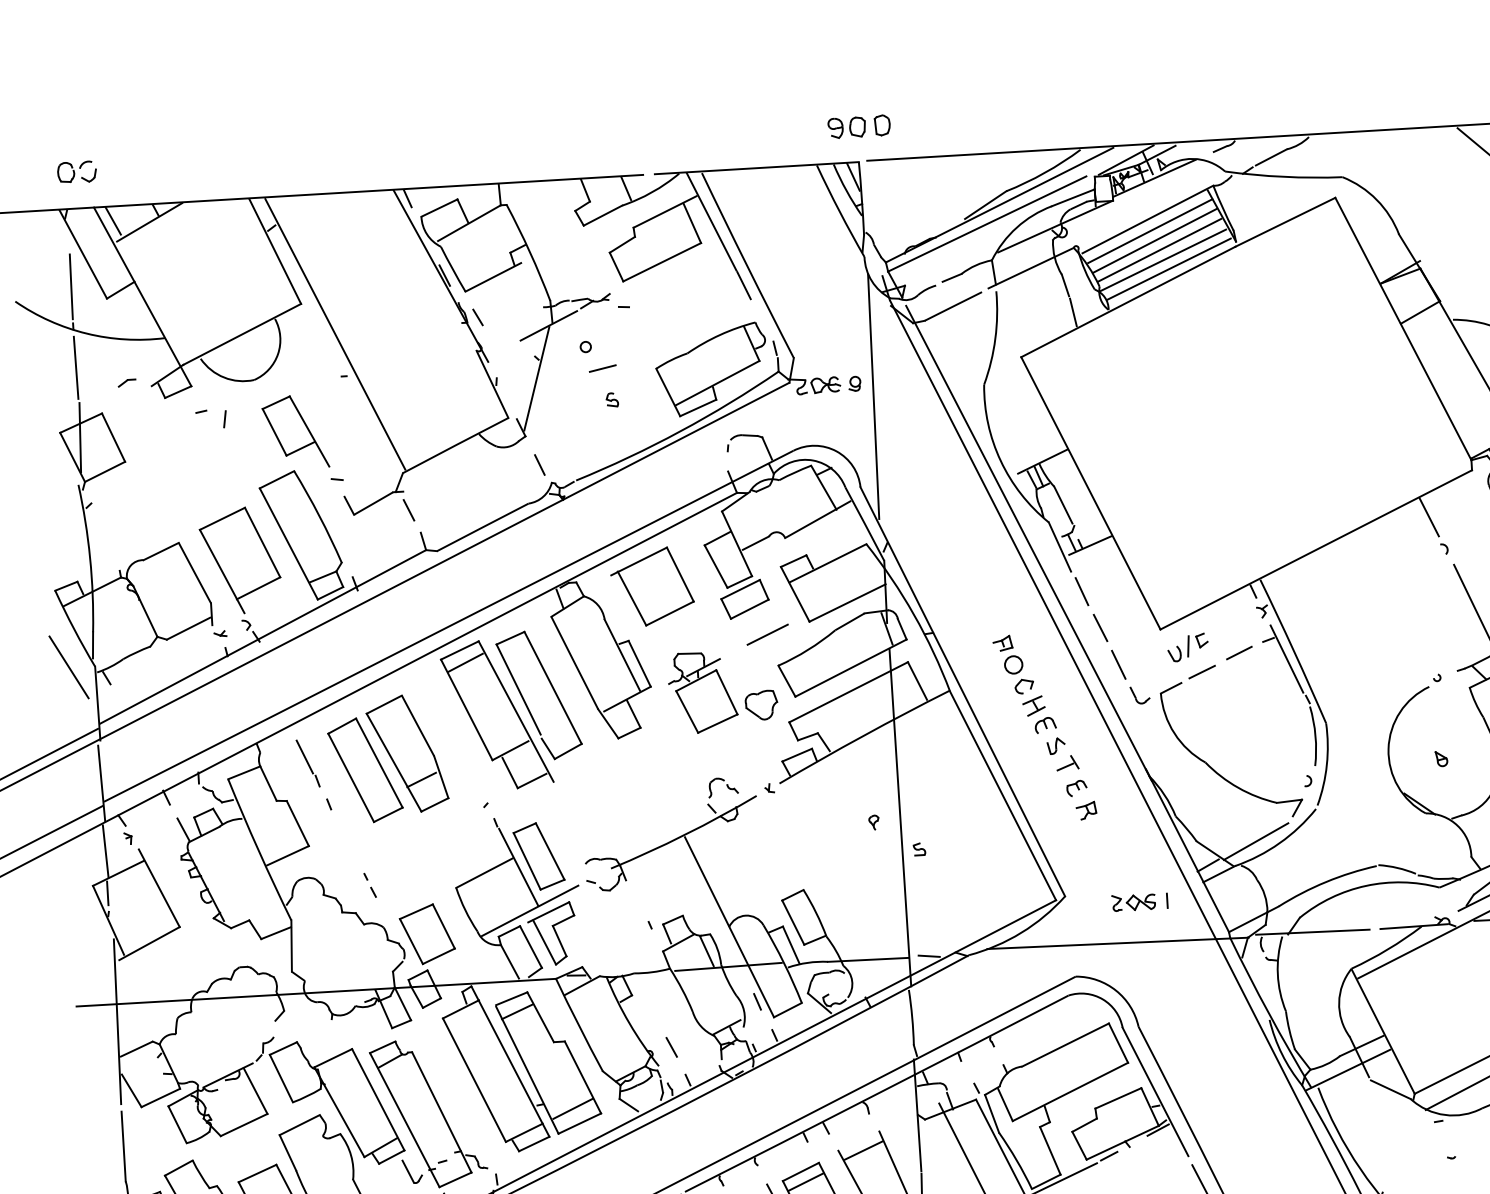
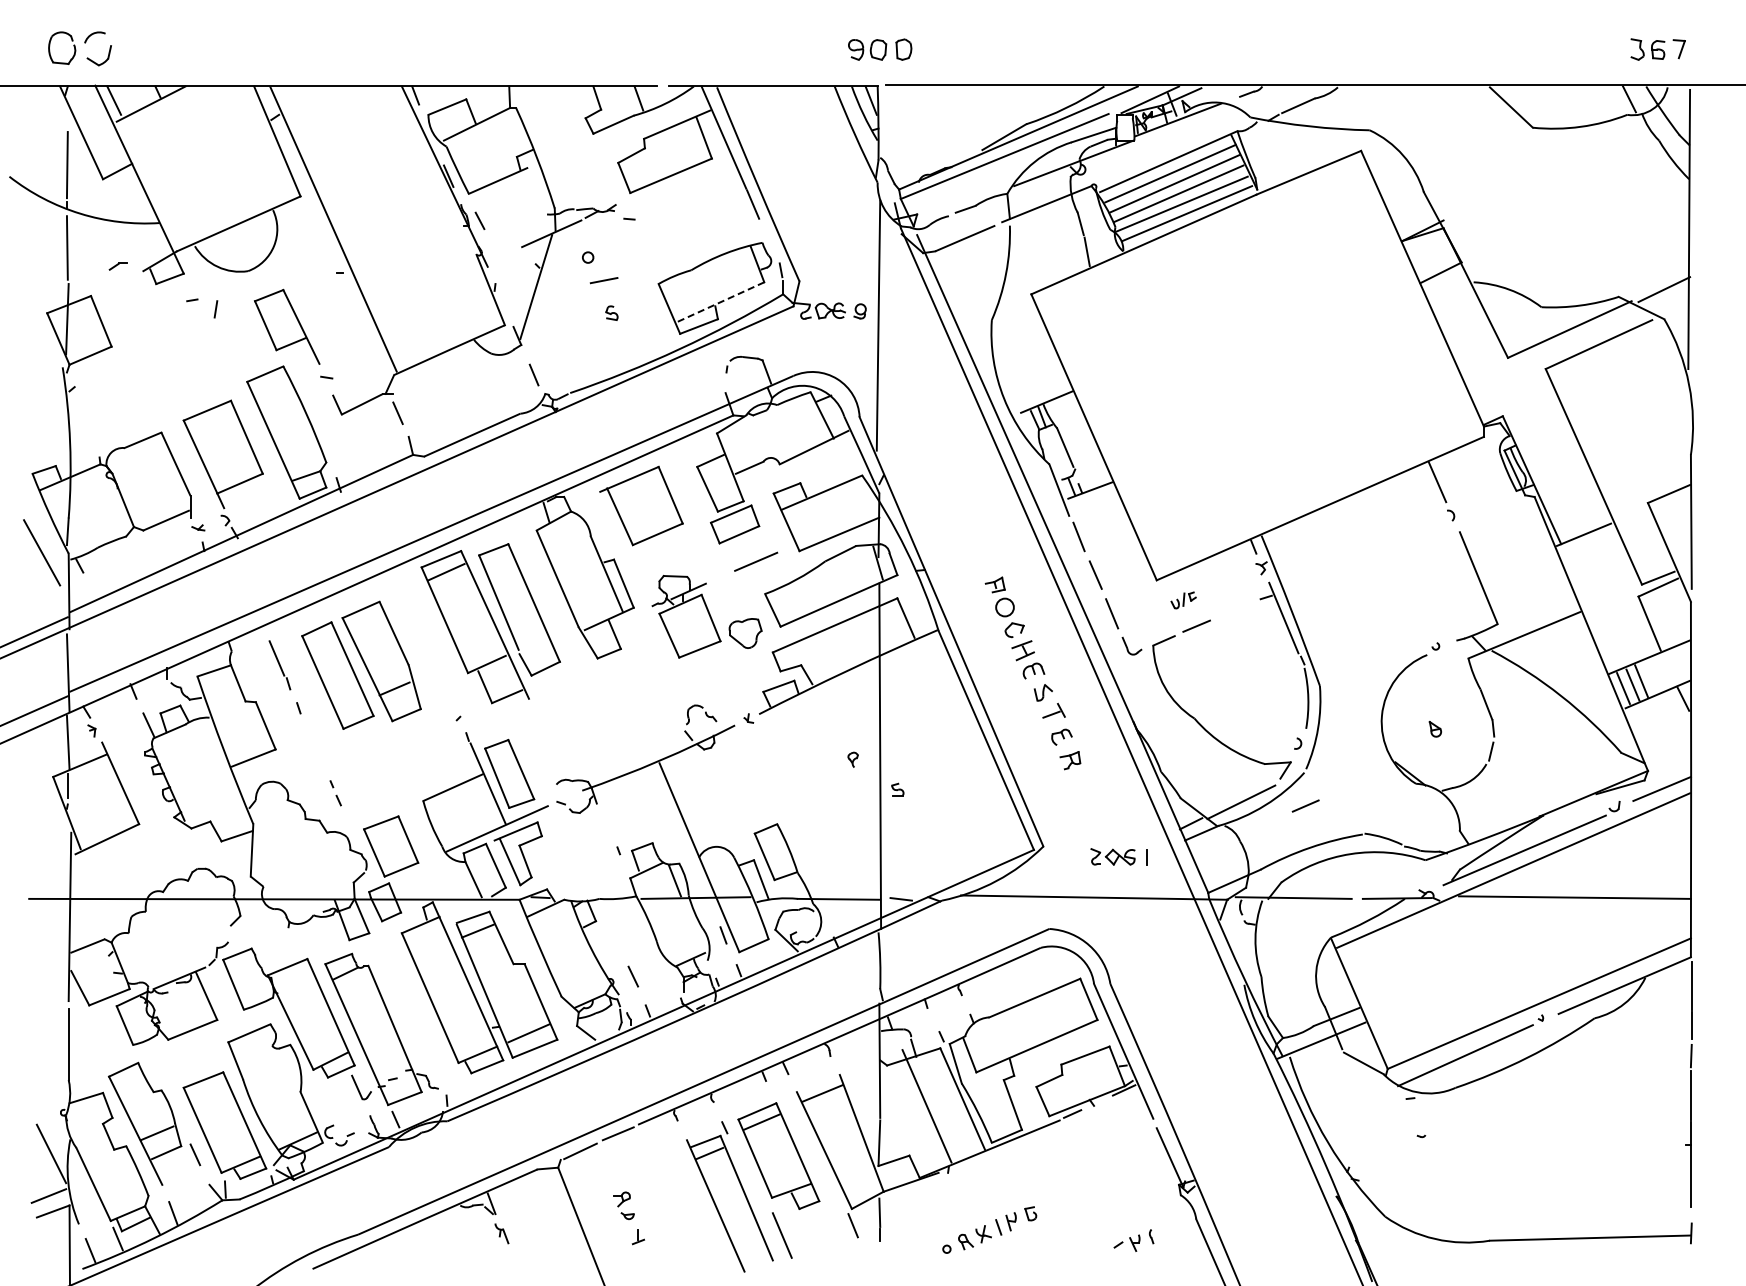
part: (77, 172) -> (80, 48), size x1.6
line: (717, 383) -> (720, 302), solid -> dashed
part: (1187, 647) -> (1183, 600), size x0.6
line: (1239, 652) -> (1305, 805), moved

